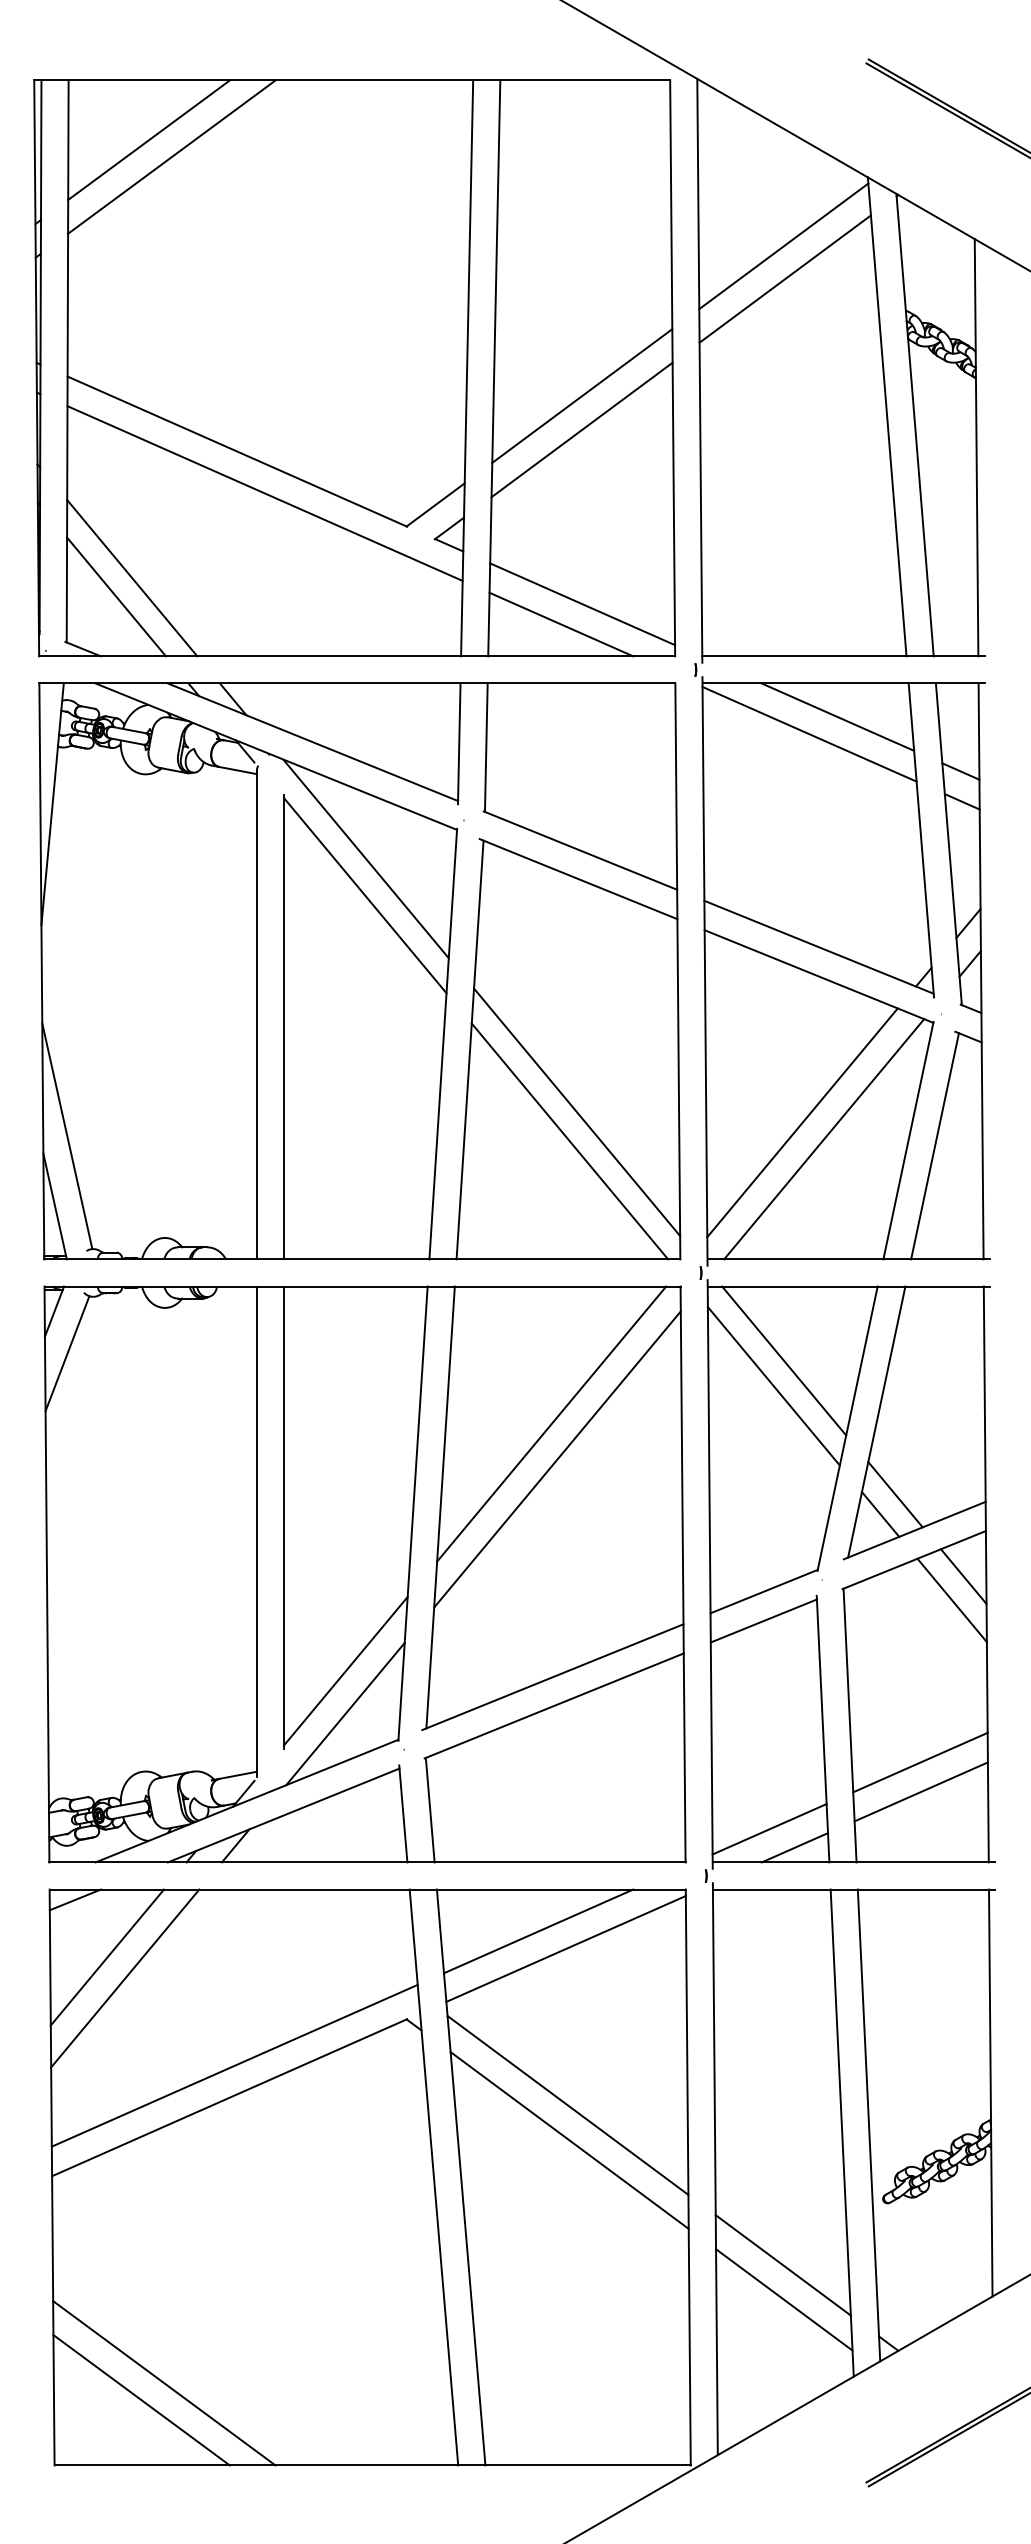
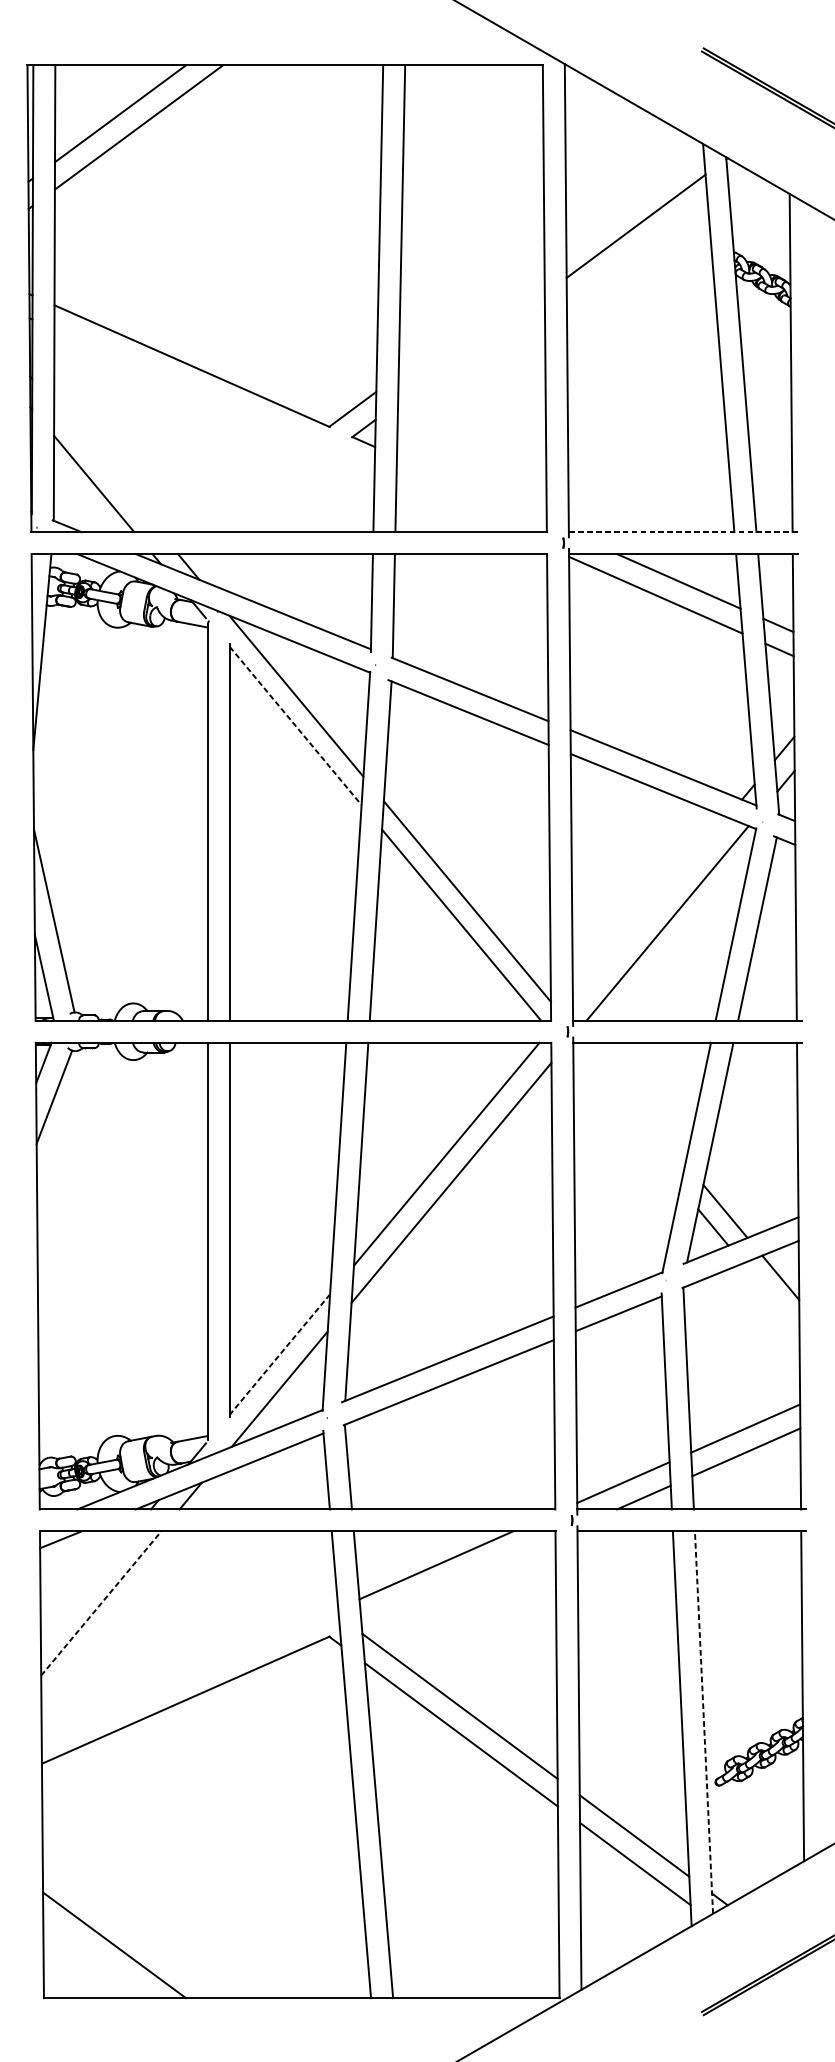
line: (783, 246) -> (634, 199), removed
line: (582, 395) -> (471, 320), removed
line: (581, 429) -> (470, 348), removed
line: (264, 493) -> (214, 400), removed
line: (132, 578) -> (107, 468), removed
line: (582, 604) -> (471, 490), removed
line: (561, 624) -> (454, 506), removed
line: (843, 656) -> (683, 532), solid -> dashed
line: (365, 896) -> (295, 726), solid -> dashed
line: (802, 1122) -> (650, 909), removed
line: (784, 1360) -> (635, 1102), removed
line: (773, 1386) -> (626, 1123), removed
line: (951, 1600) -> (770, 1297), removed
line: (345, 1671) -> (279, 1354), solid -> dashed
line: (565, 1948) -> (458, 1579), removed
line: (107, 1957) -> (86, 1586), removed
line: (125, 1978) -> (101, 1603), solid -> dashed
line: (234, 2065) -> (189, 1674), removed
line: (869, 2124) -> (704, 1721), solid -> dashed
line: (164, 2383) -> (133, 1931), removed

